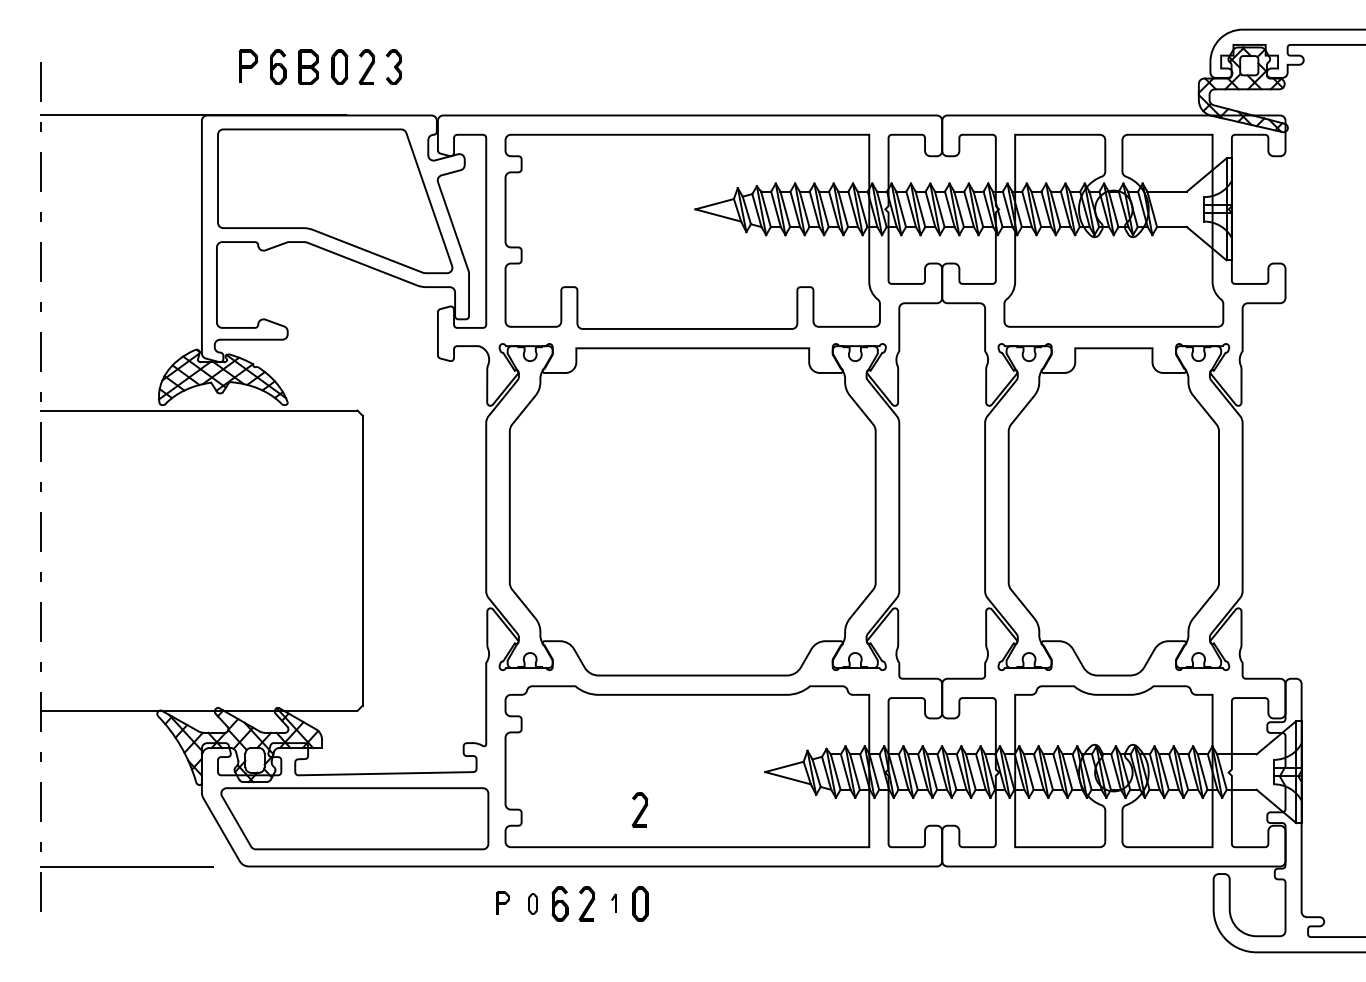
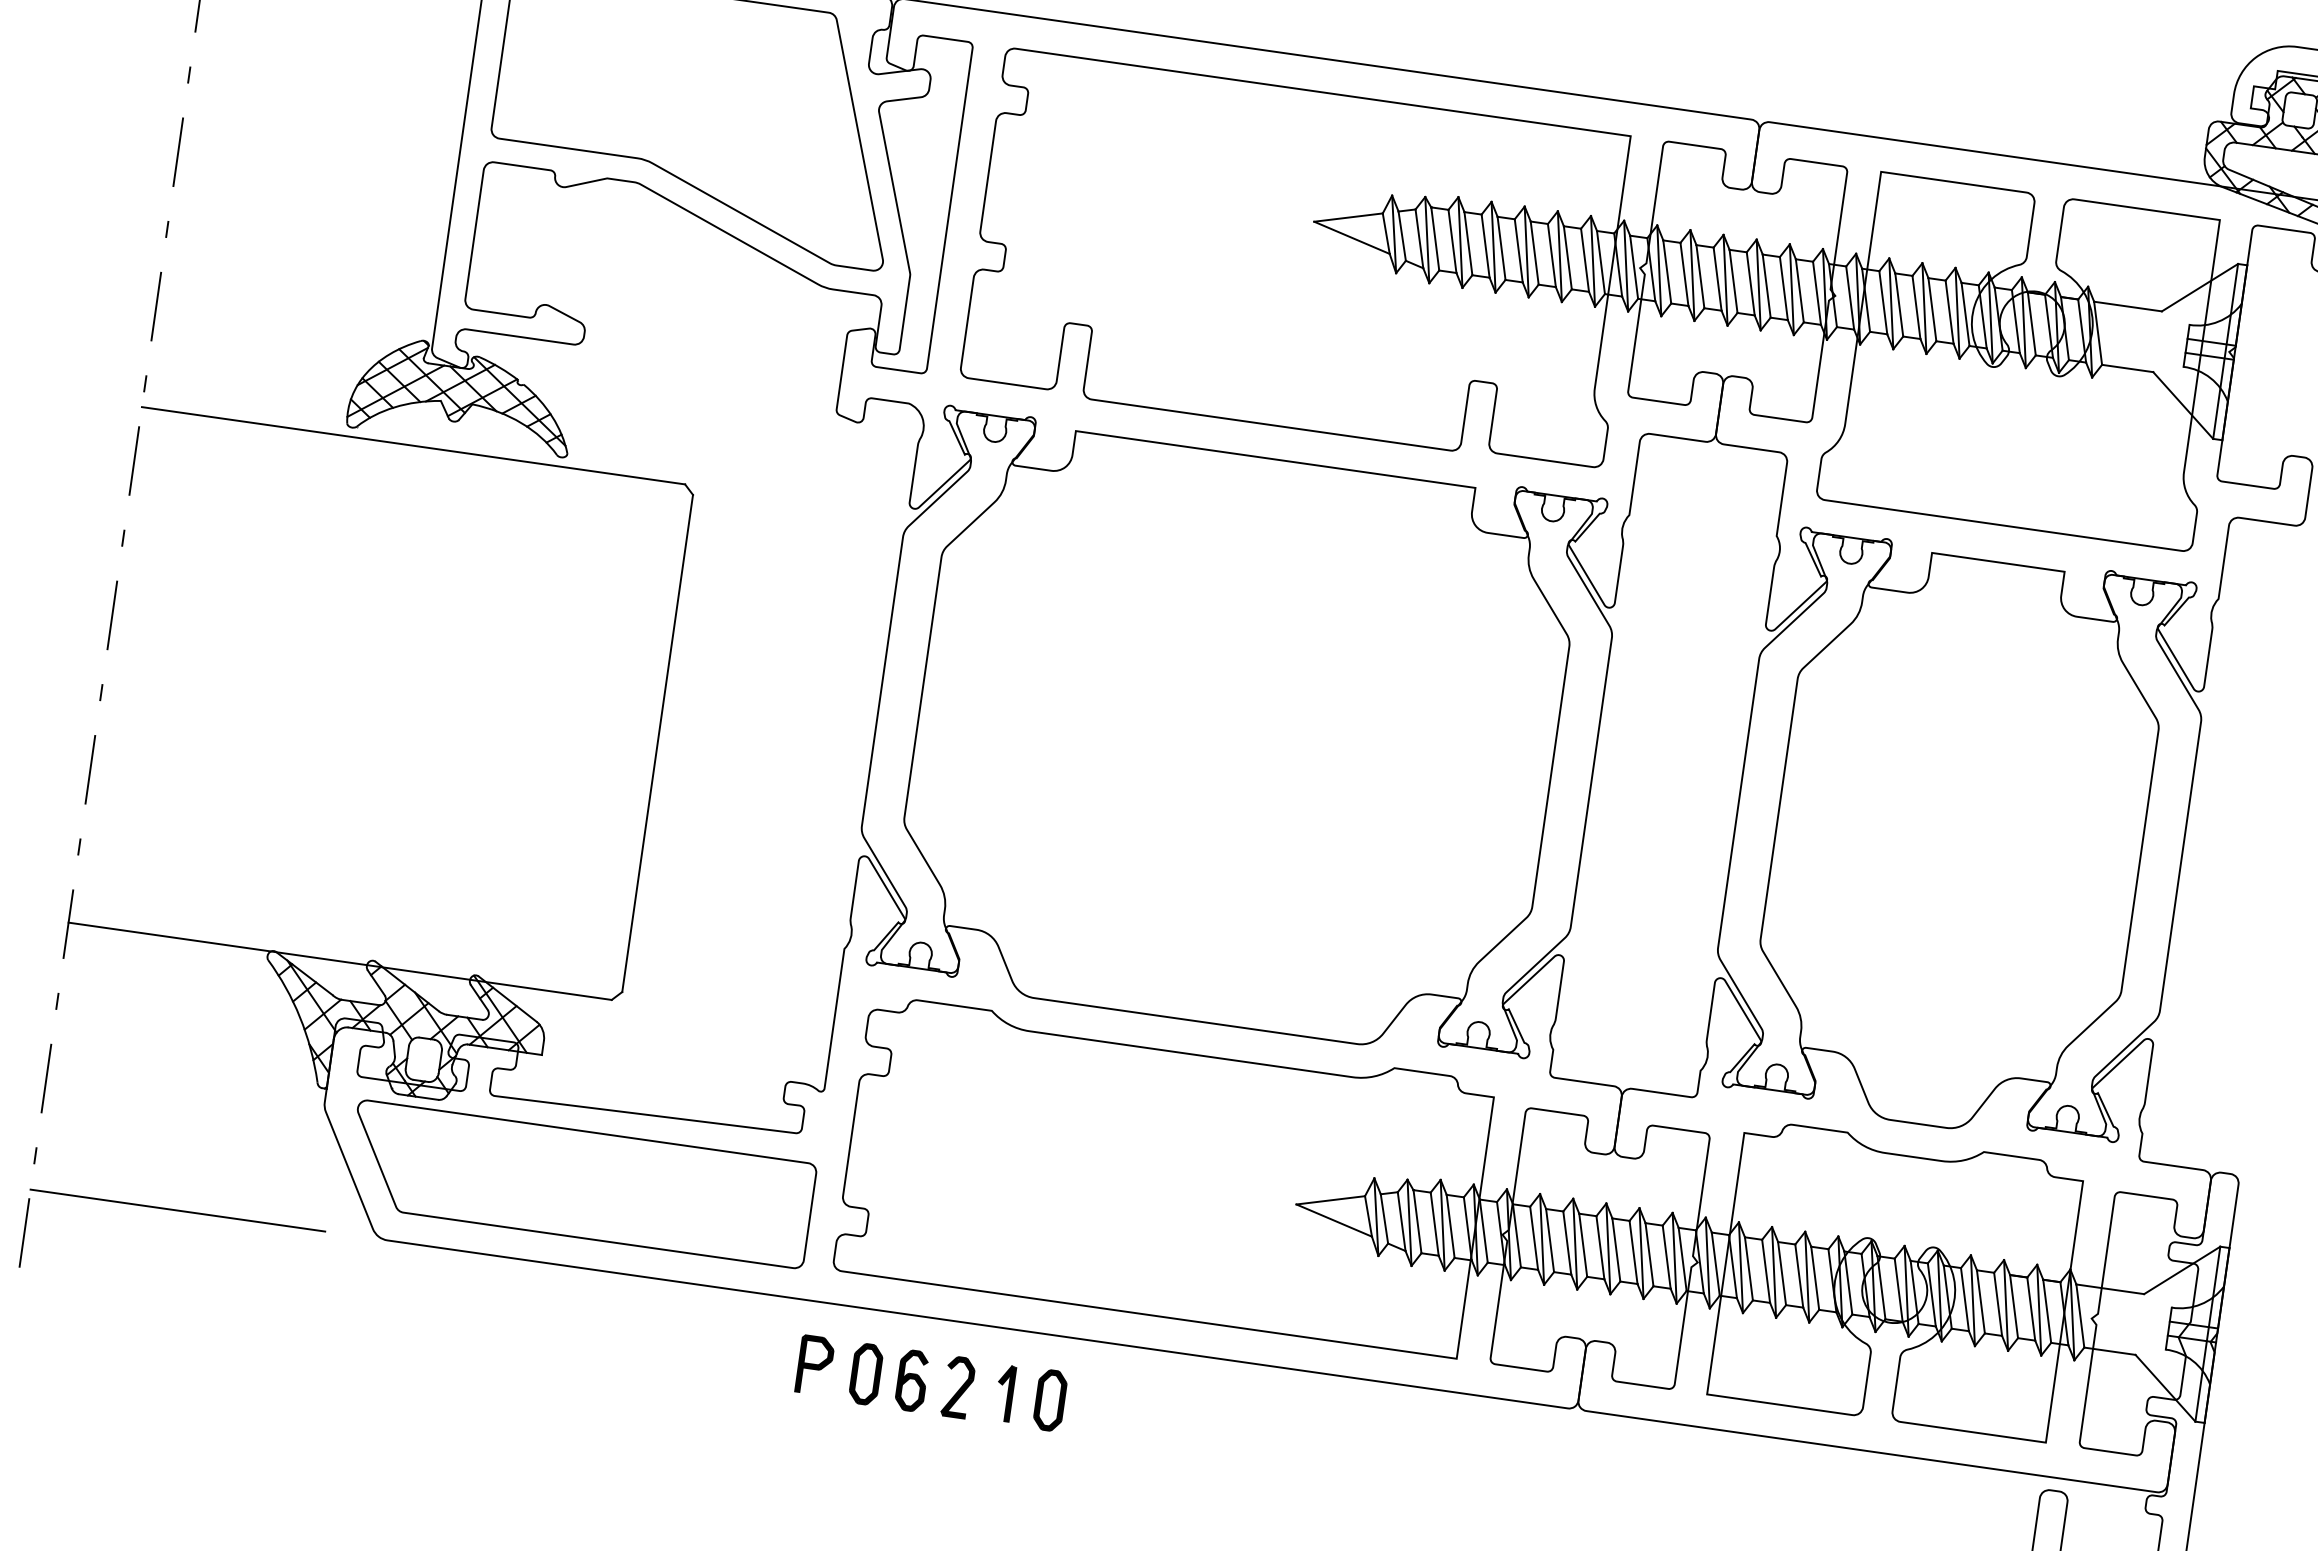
part: (639, 809) -> (1071, 1237), removed
part: (502, 902) -> (813, 1364), size x1.43
part: (532, 903) -> (865, 1373), size x1.67
part: (613, 903) -> (1004, 1392), size x1.67

